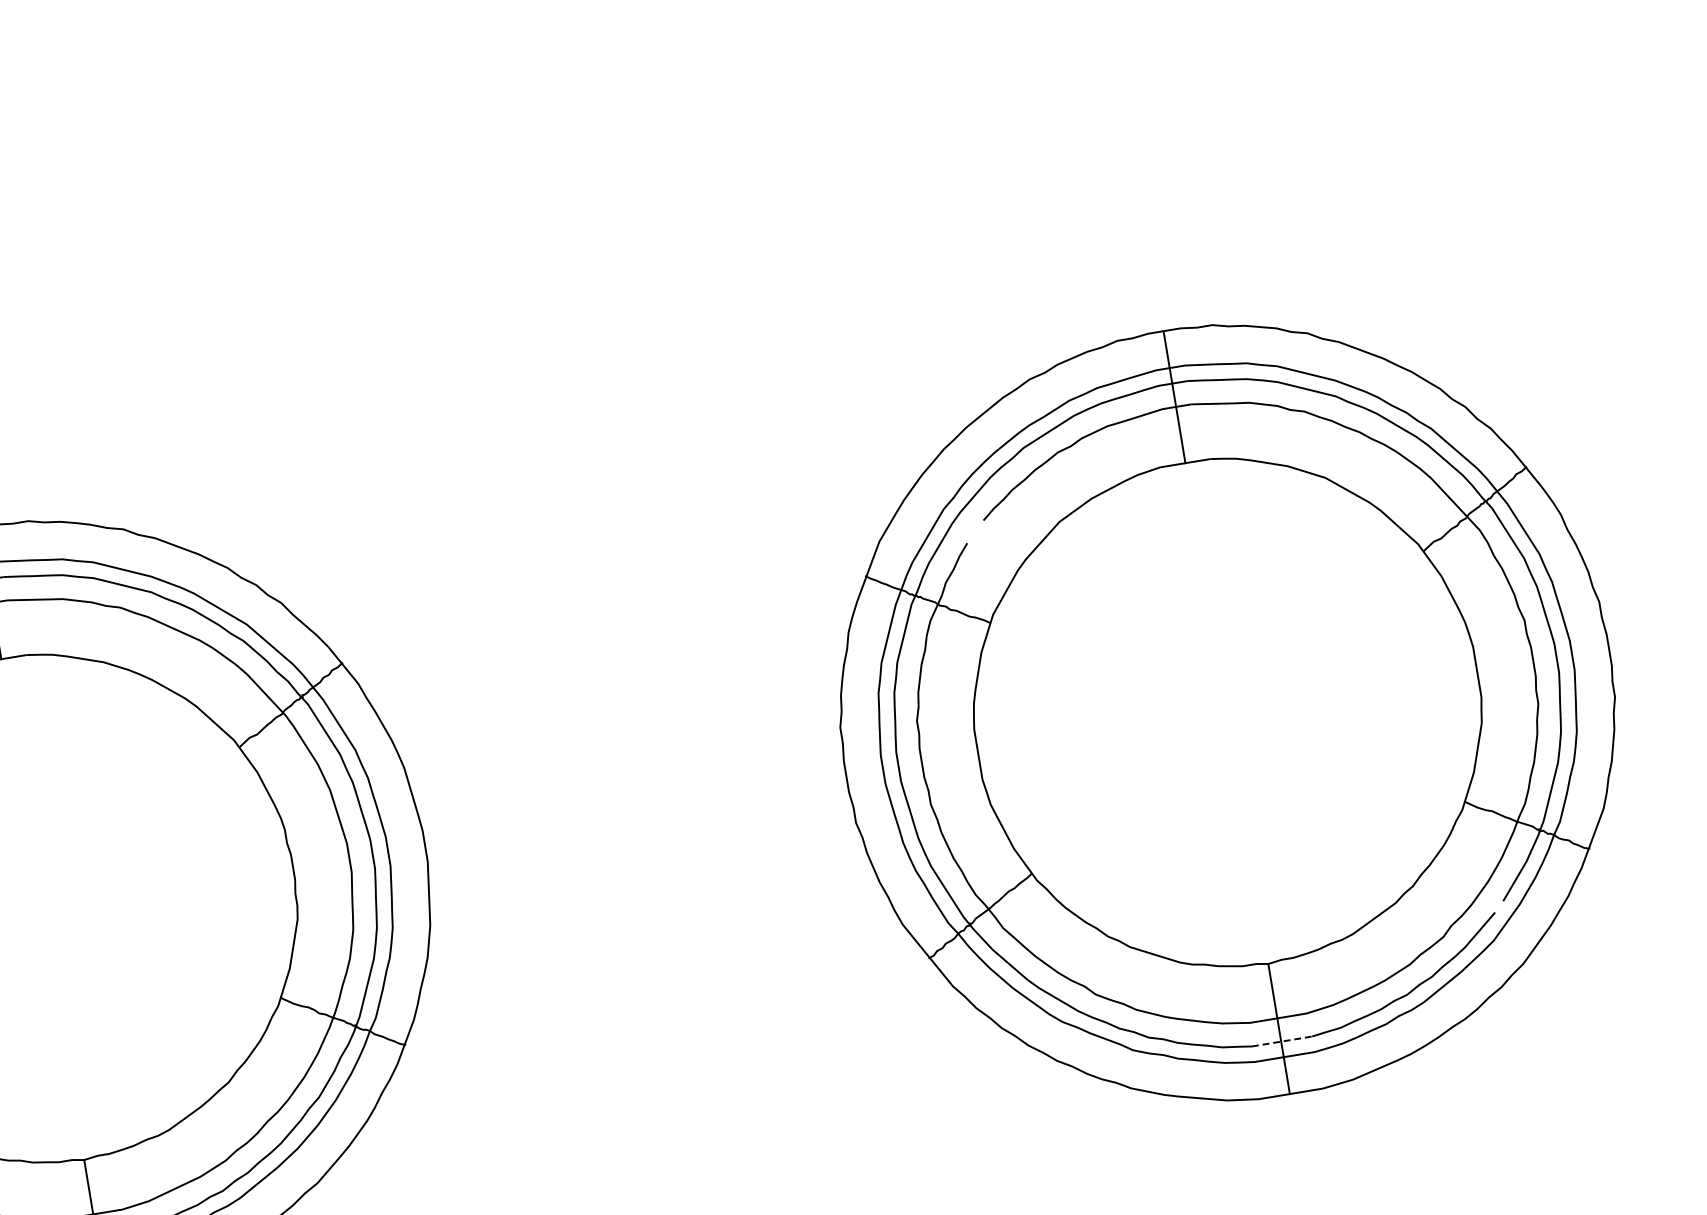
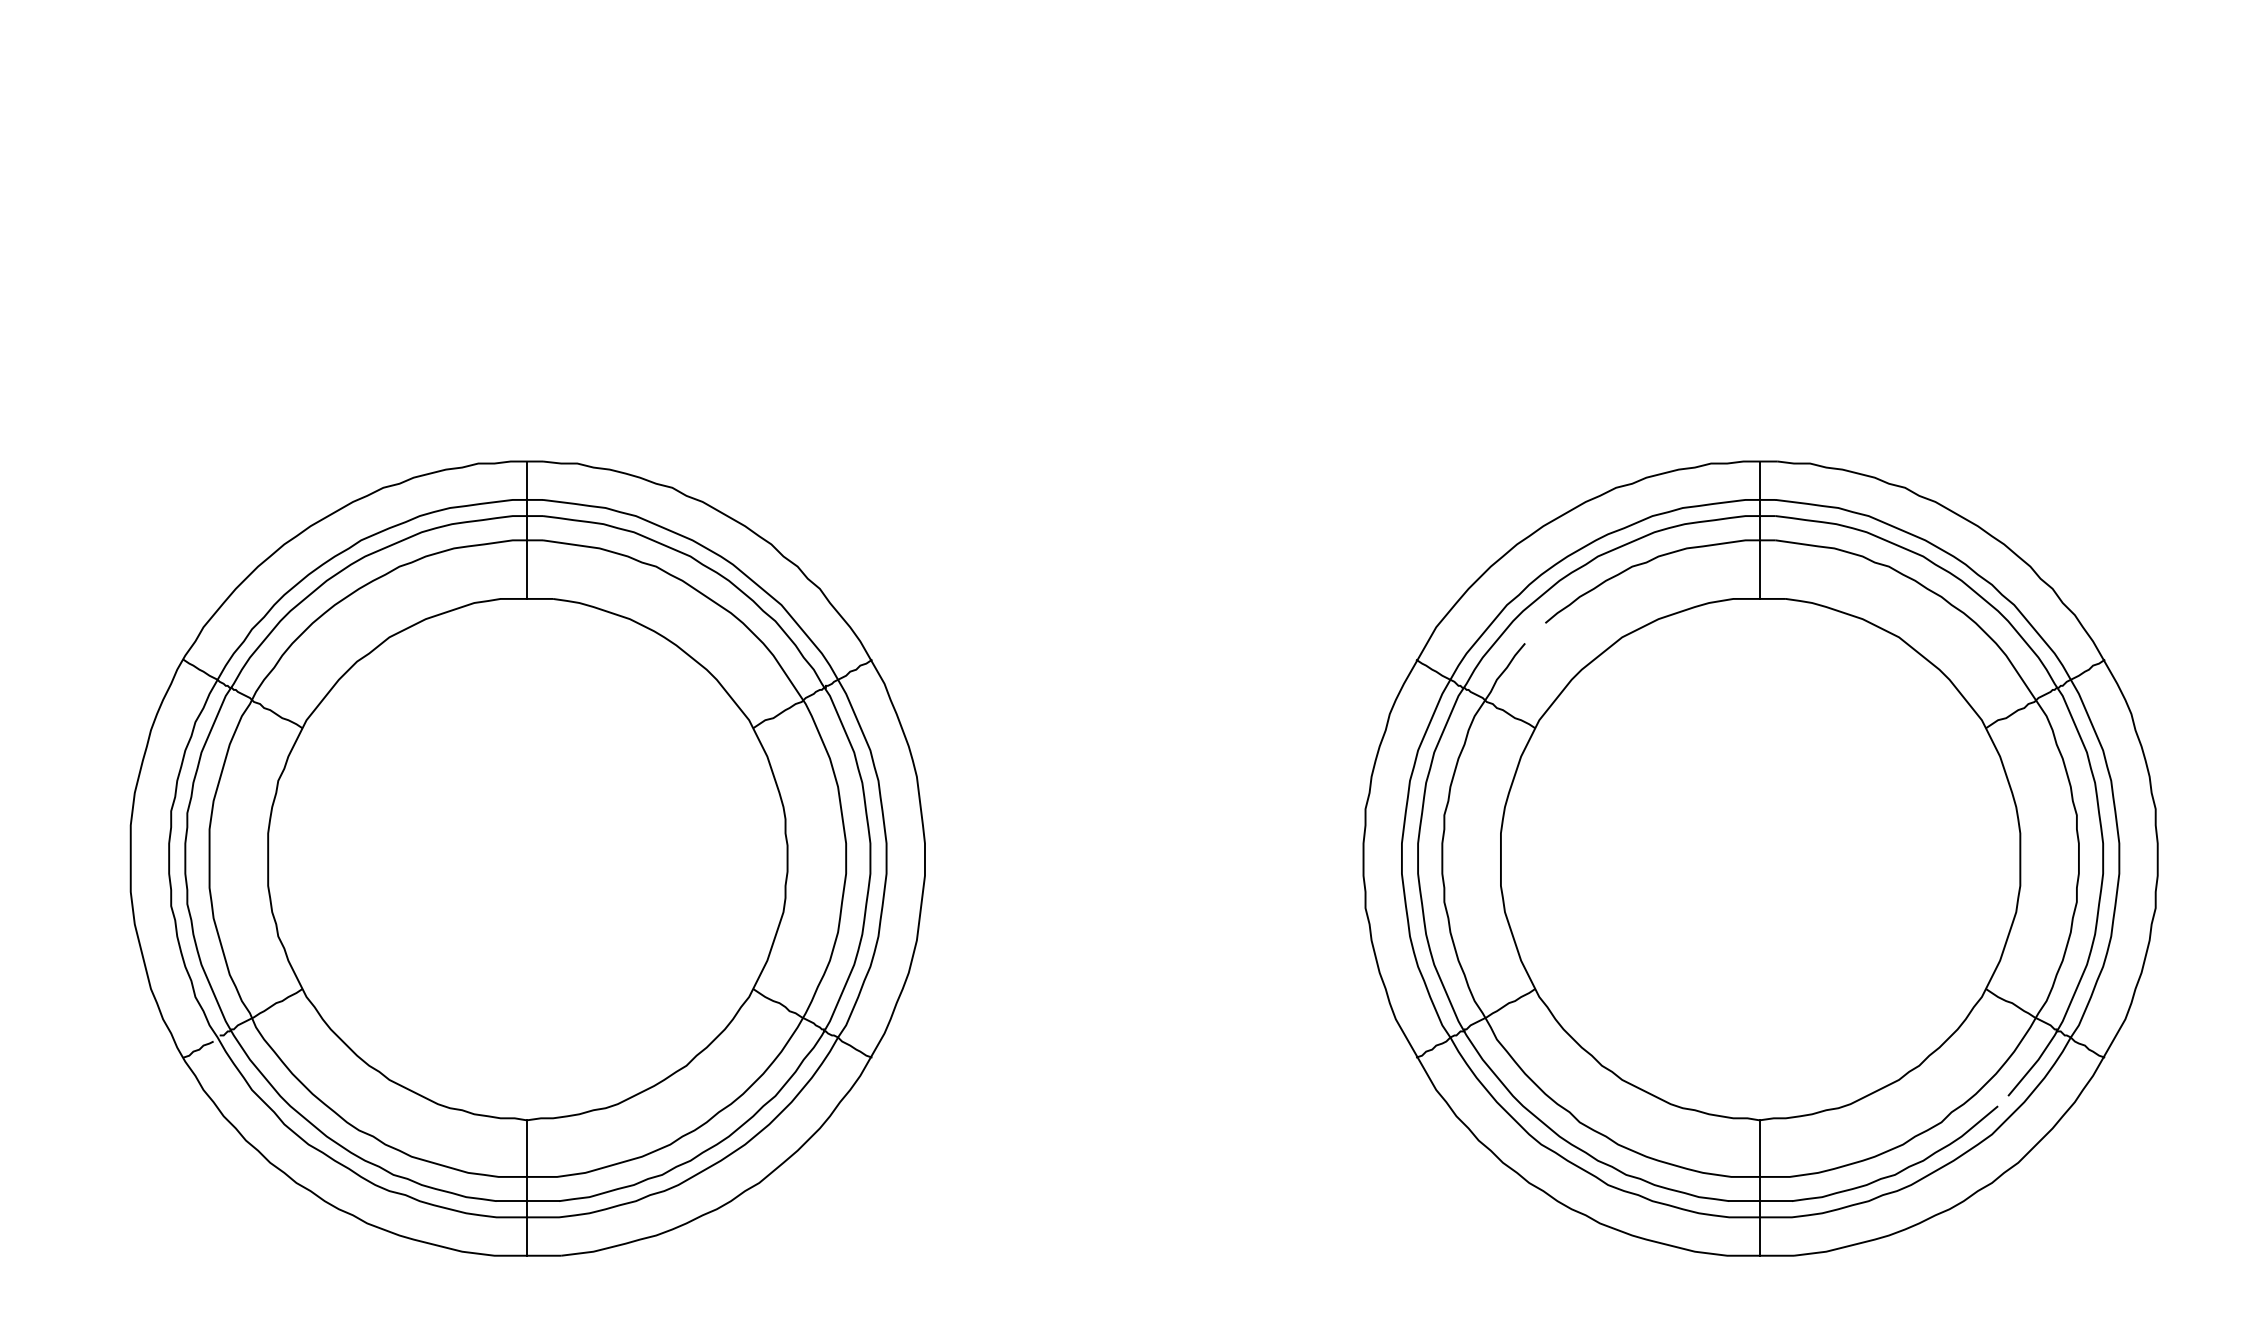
line: (1283, 1041) -> (1761, 1201), dashed -> solid

